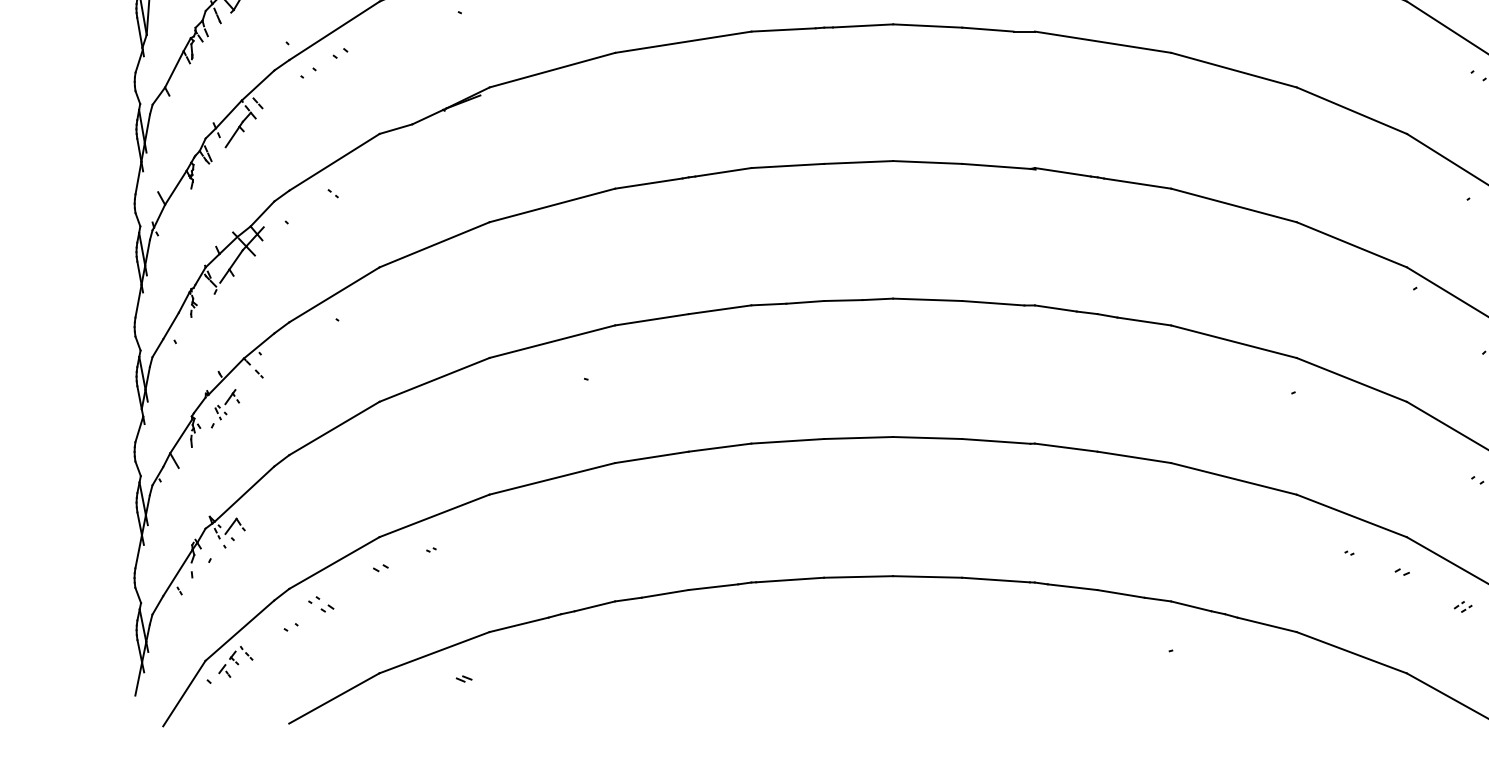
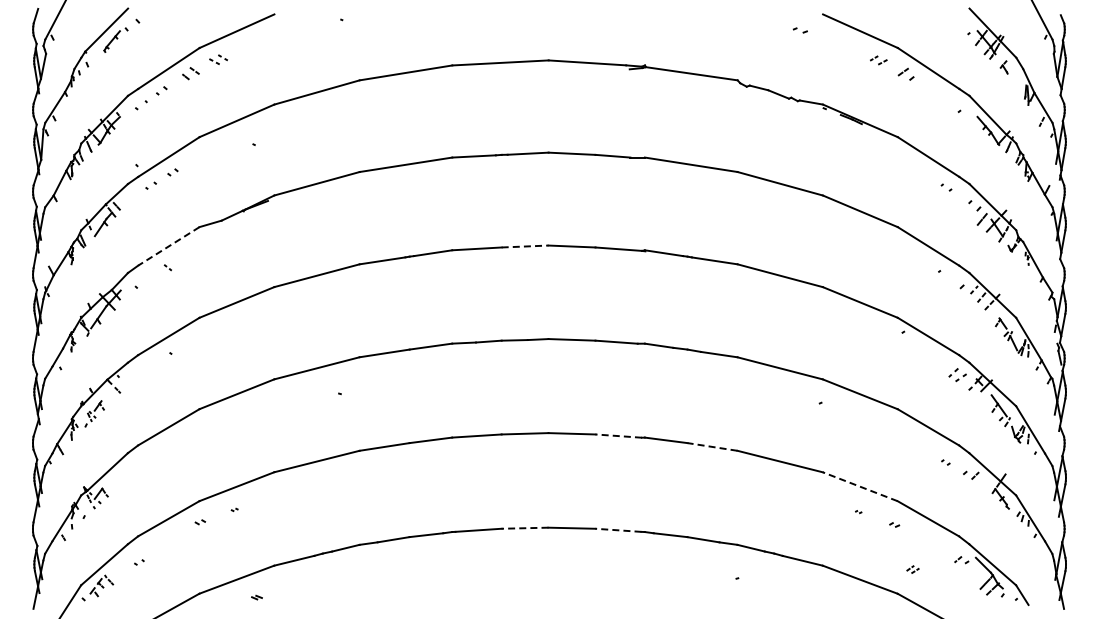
line: (333, 162) -> (168, 246), solid -> dashed
line: (859, 162) -> (525, 246), solid -> dashed
line: (996, 441) -> (618, 436), solid -> dashed
line: (1134, 456) -> (712, 446), solid -> dashed
line: (1350, 515) -> (859, 486), solid -> dashed
line: (857, 577) -> (524, 528), solid -> dashed
line: (994, 580) -> (617, 530), solid -> dashed
part: (320, 603) -> (159, 546), removed
part: (1462, 606) -> (912, 569), moved

